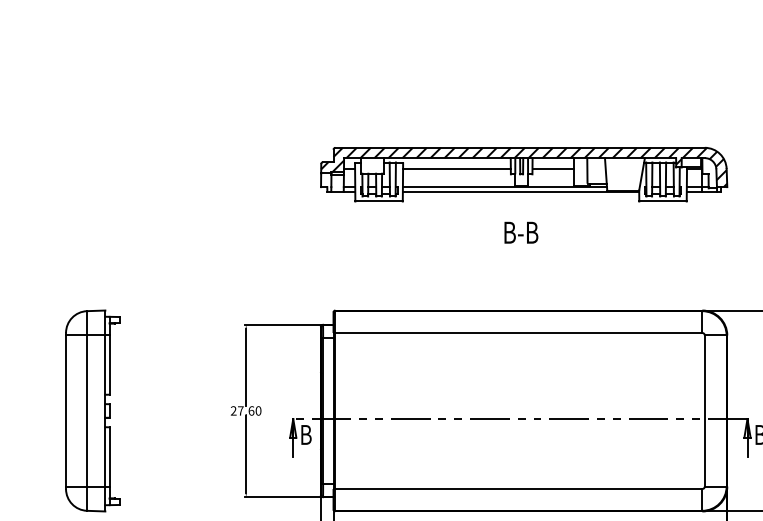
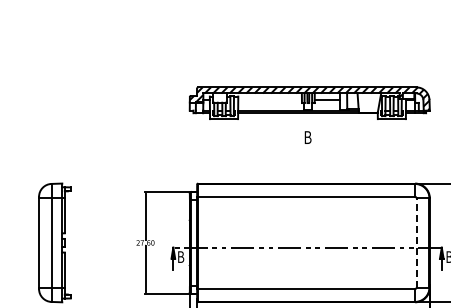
line: (455, 169) -> (269, 100), removed
text: (521, 232) -> (308, 137), B-B -> B
line: (704, 410) -> (416, 242), solid -> dashed

